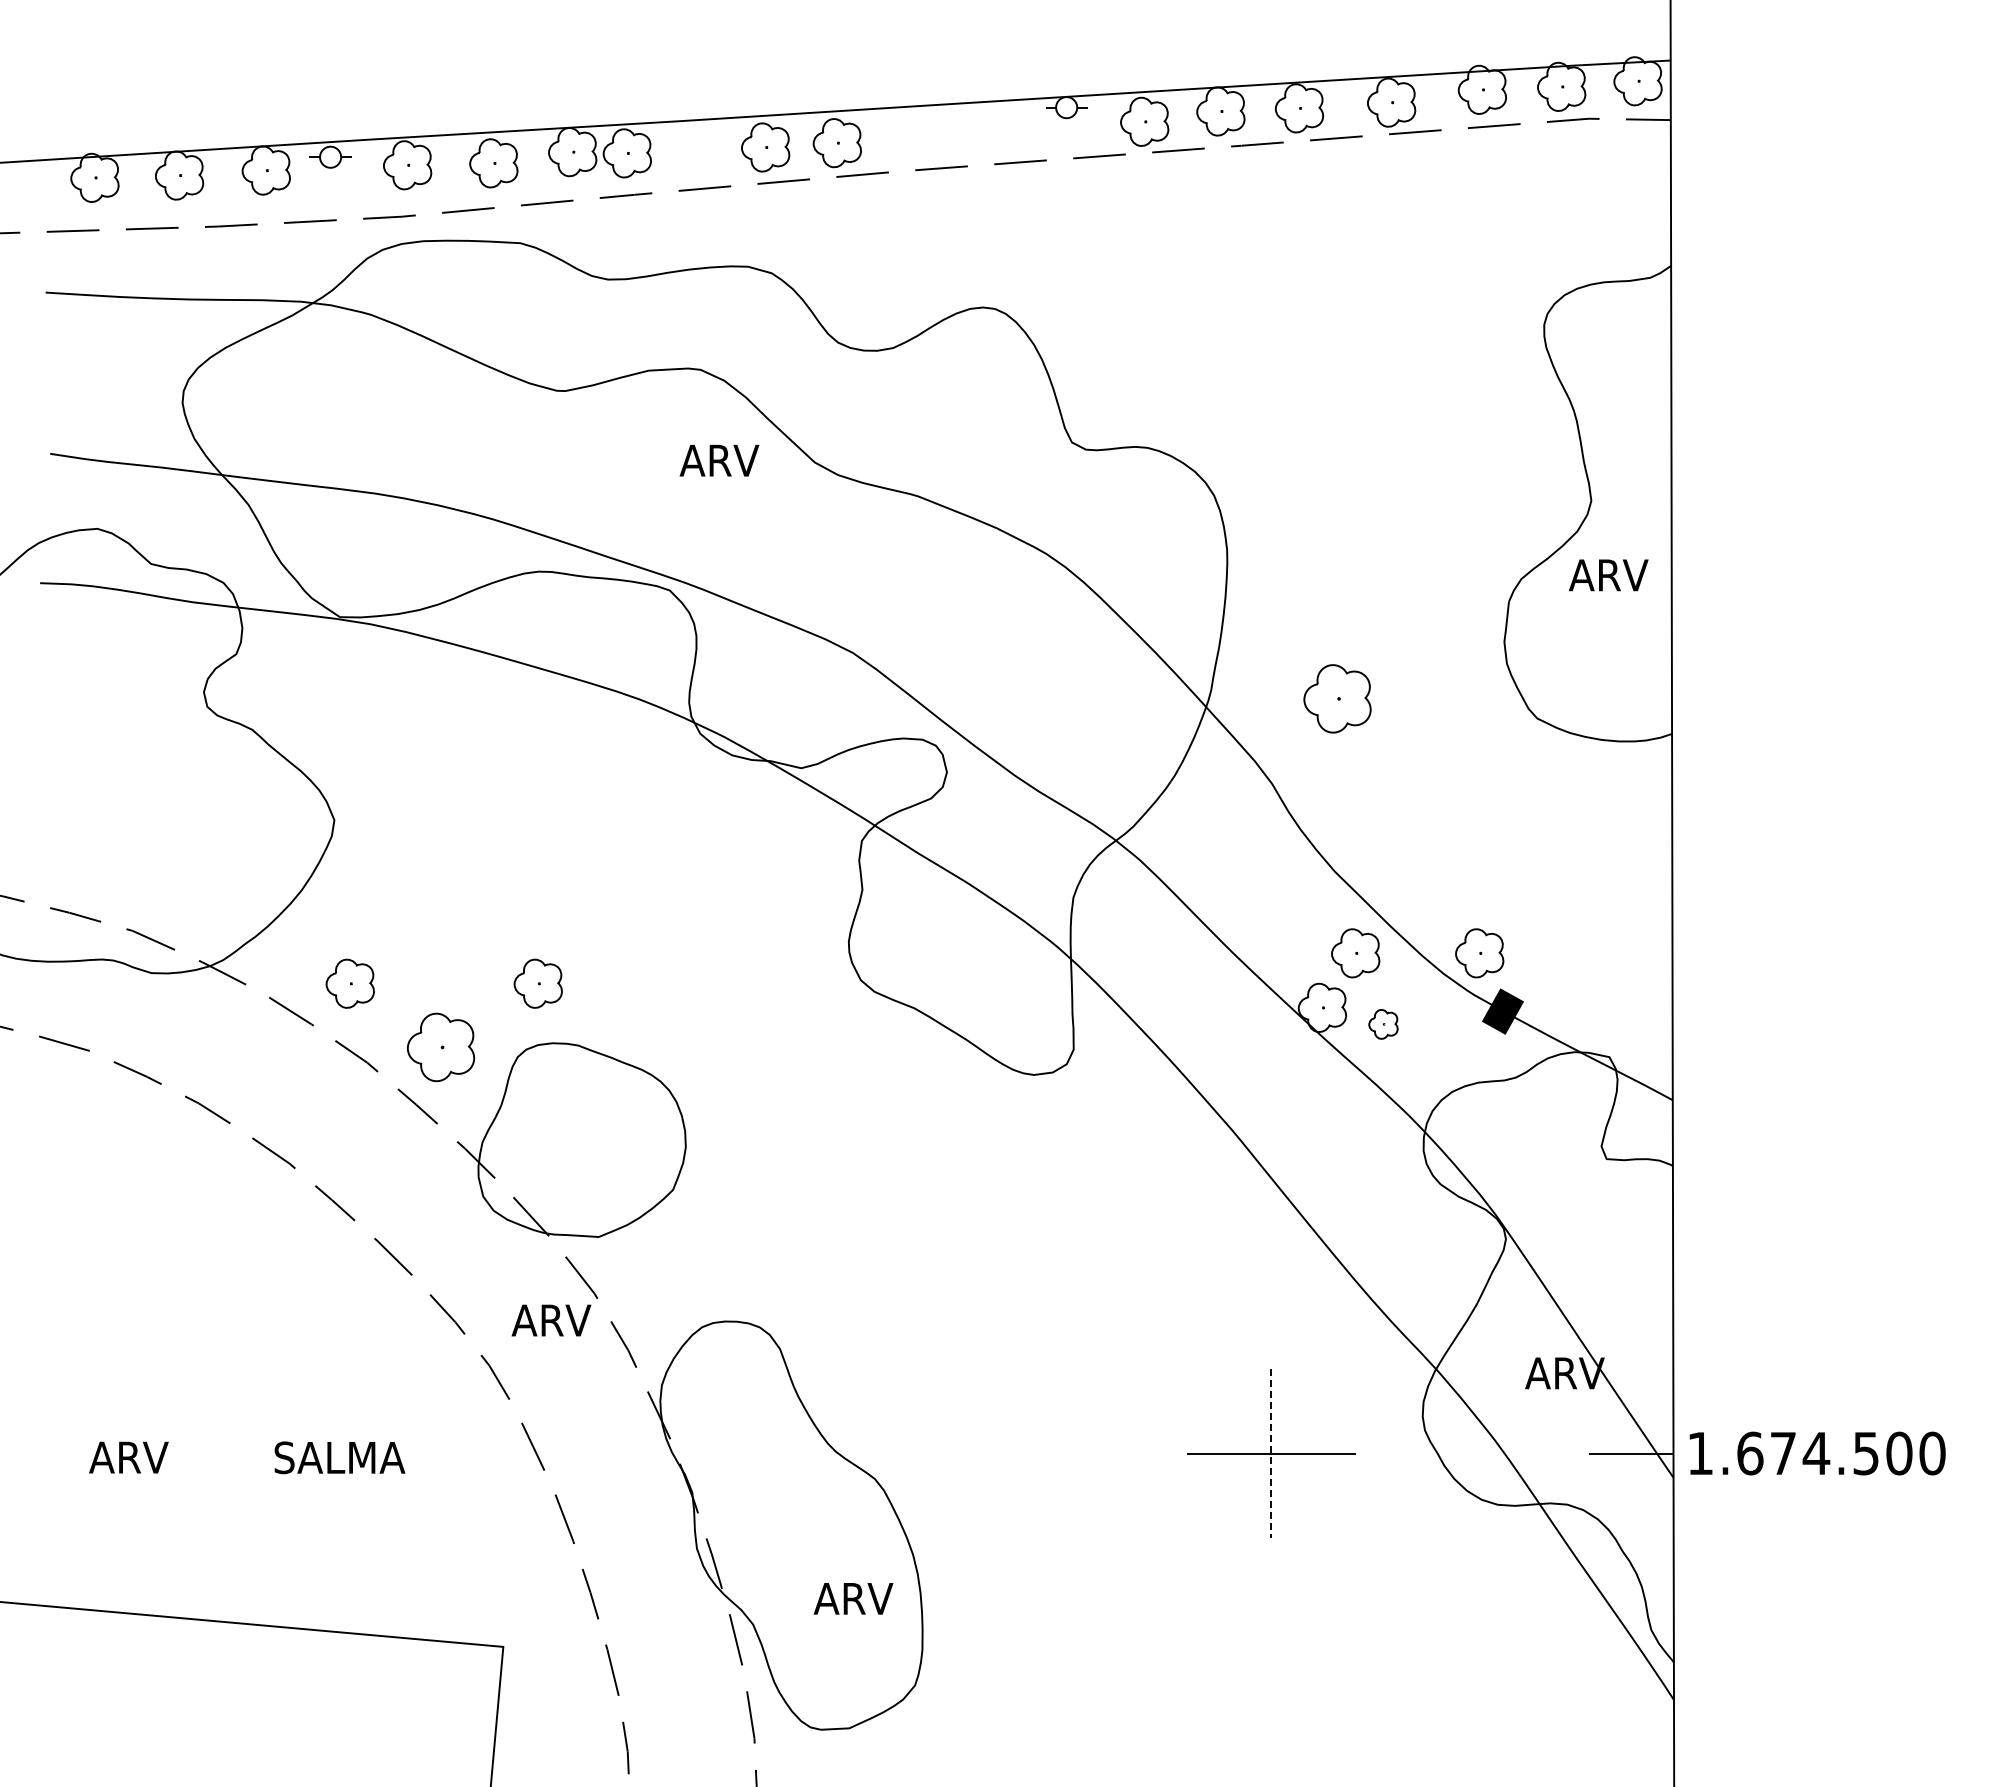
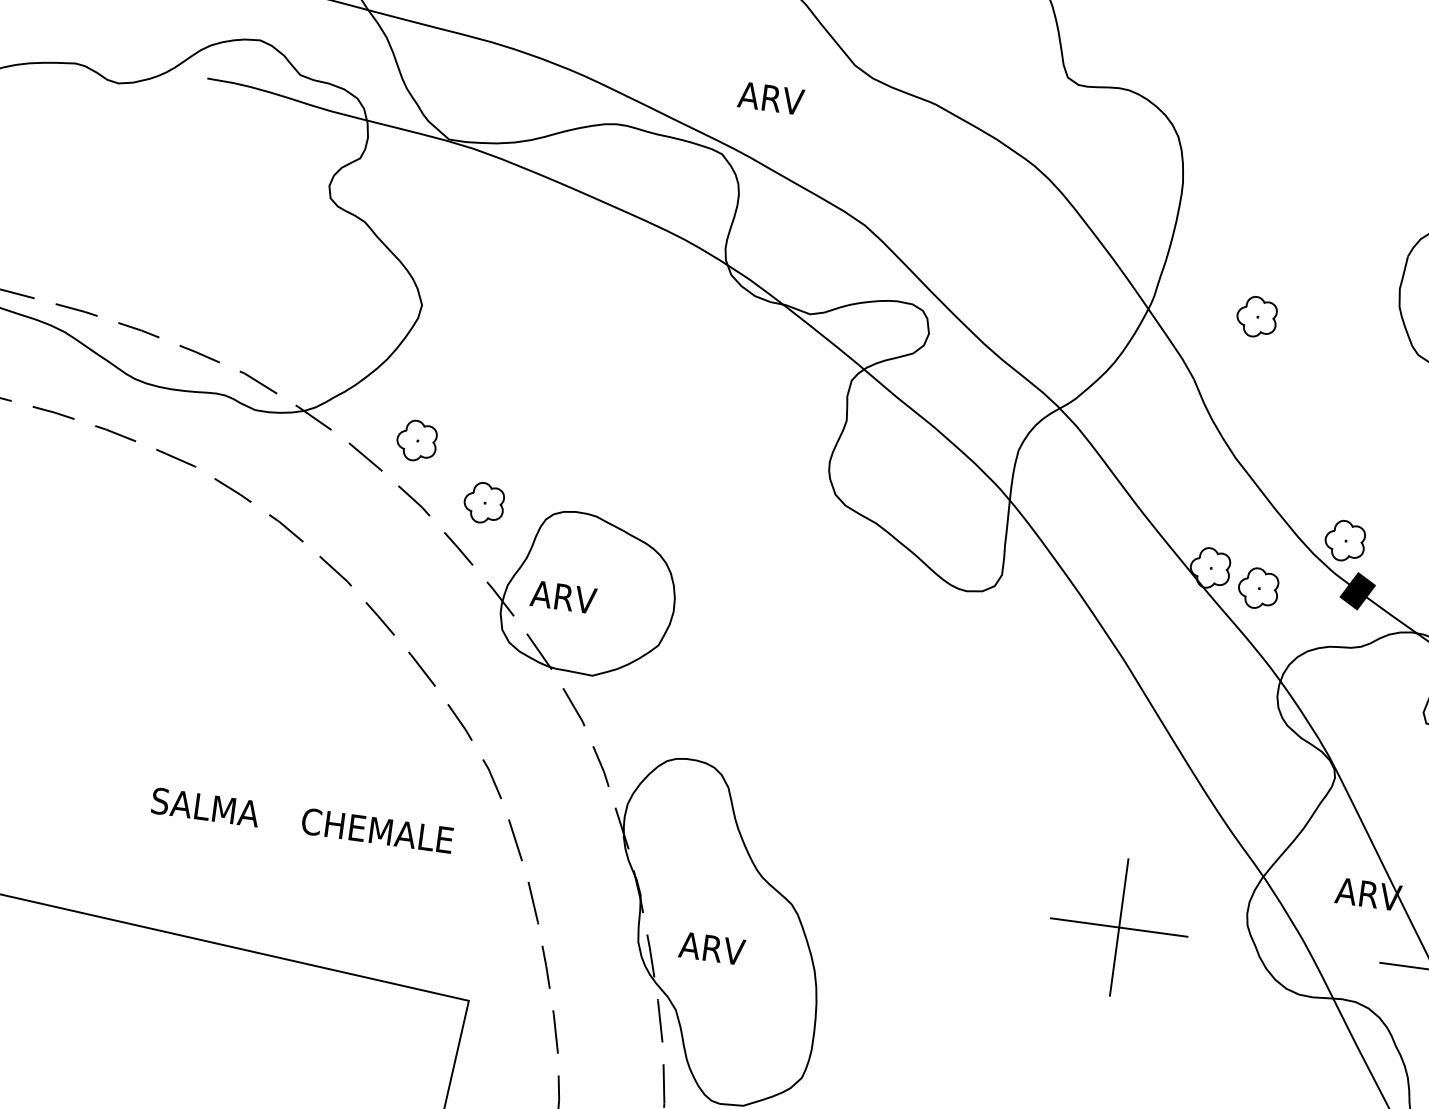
text: (719, 460) -> (771, 98), moved
part: (1337, 699) -> (1256, 317), size x0.71
part: (1355, 953) -> (1243, 527), removed
part: (537, 983) -> (570, 461), removed
part: (1383, 1024) -> (1258, 588), size x1.67
part: (440, 1047) -> (483, 503), size x0.71
text: (551, 1320) -> (563, 597), moved
line: (1271, 1454) -> (1119, 928), dashed -> solid
text: (155, 1457) -> (205, 807), ARV -> SALMA
text: (365, 1457) -> (376, 830), SALMA -> CHEMALE
text: (853, 1598) -> (712, 948), moved

